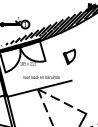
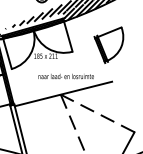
part: (69, 56) -> (109, 44), size x1.67

